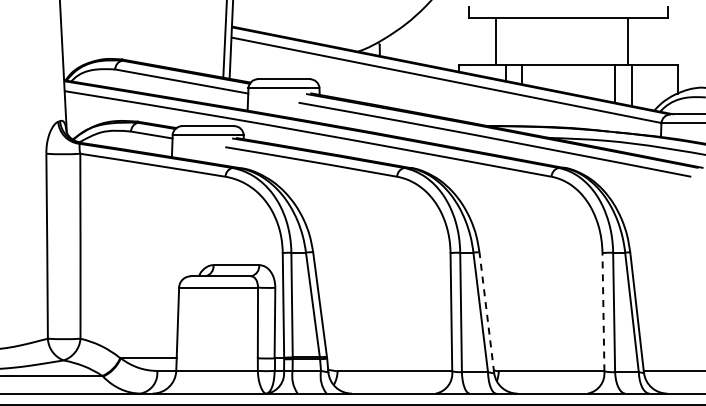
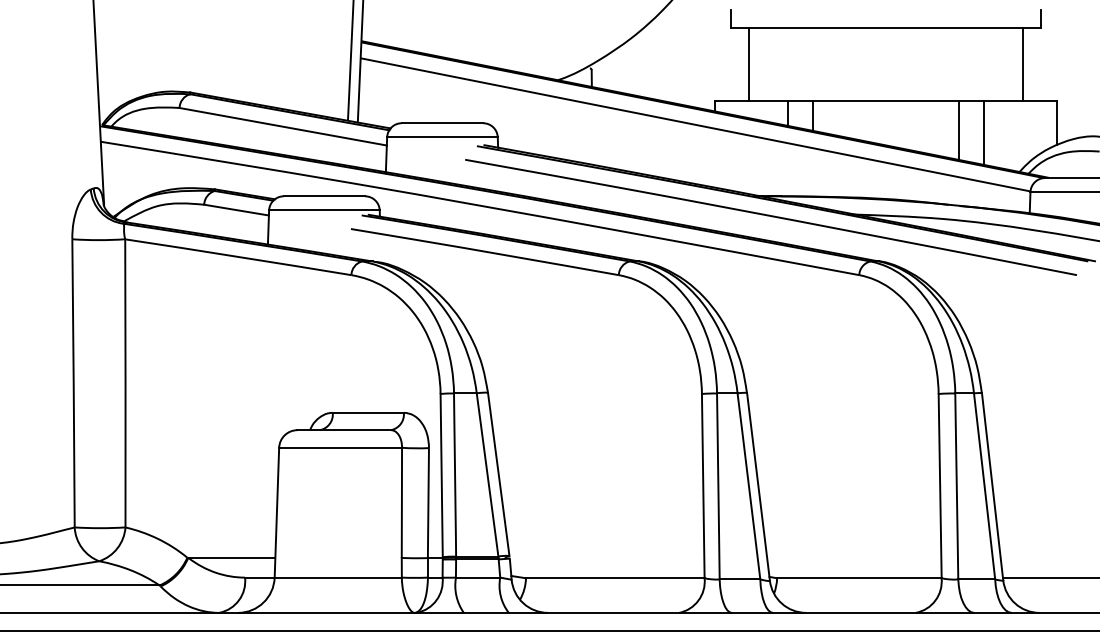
line: (495, 41) -> (748, 64), moved
line: (627, 41) -> (1022, 64), moved
line: (603, 311) -> (940, 485), dashed -> solid
line: (486, 312) -> (757, 486), dashed -> solid

